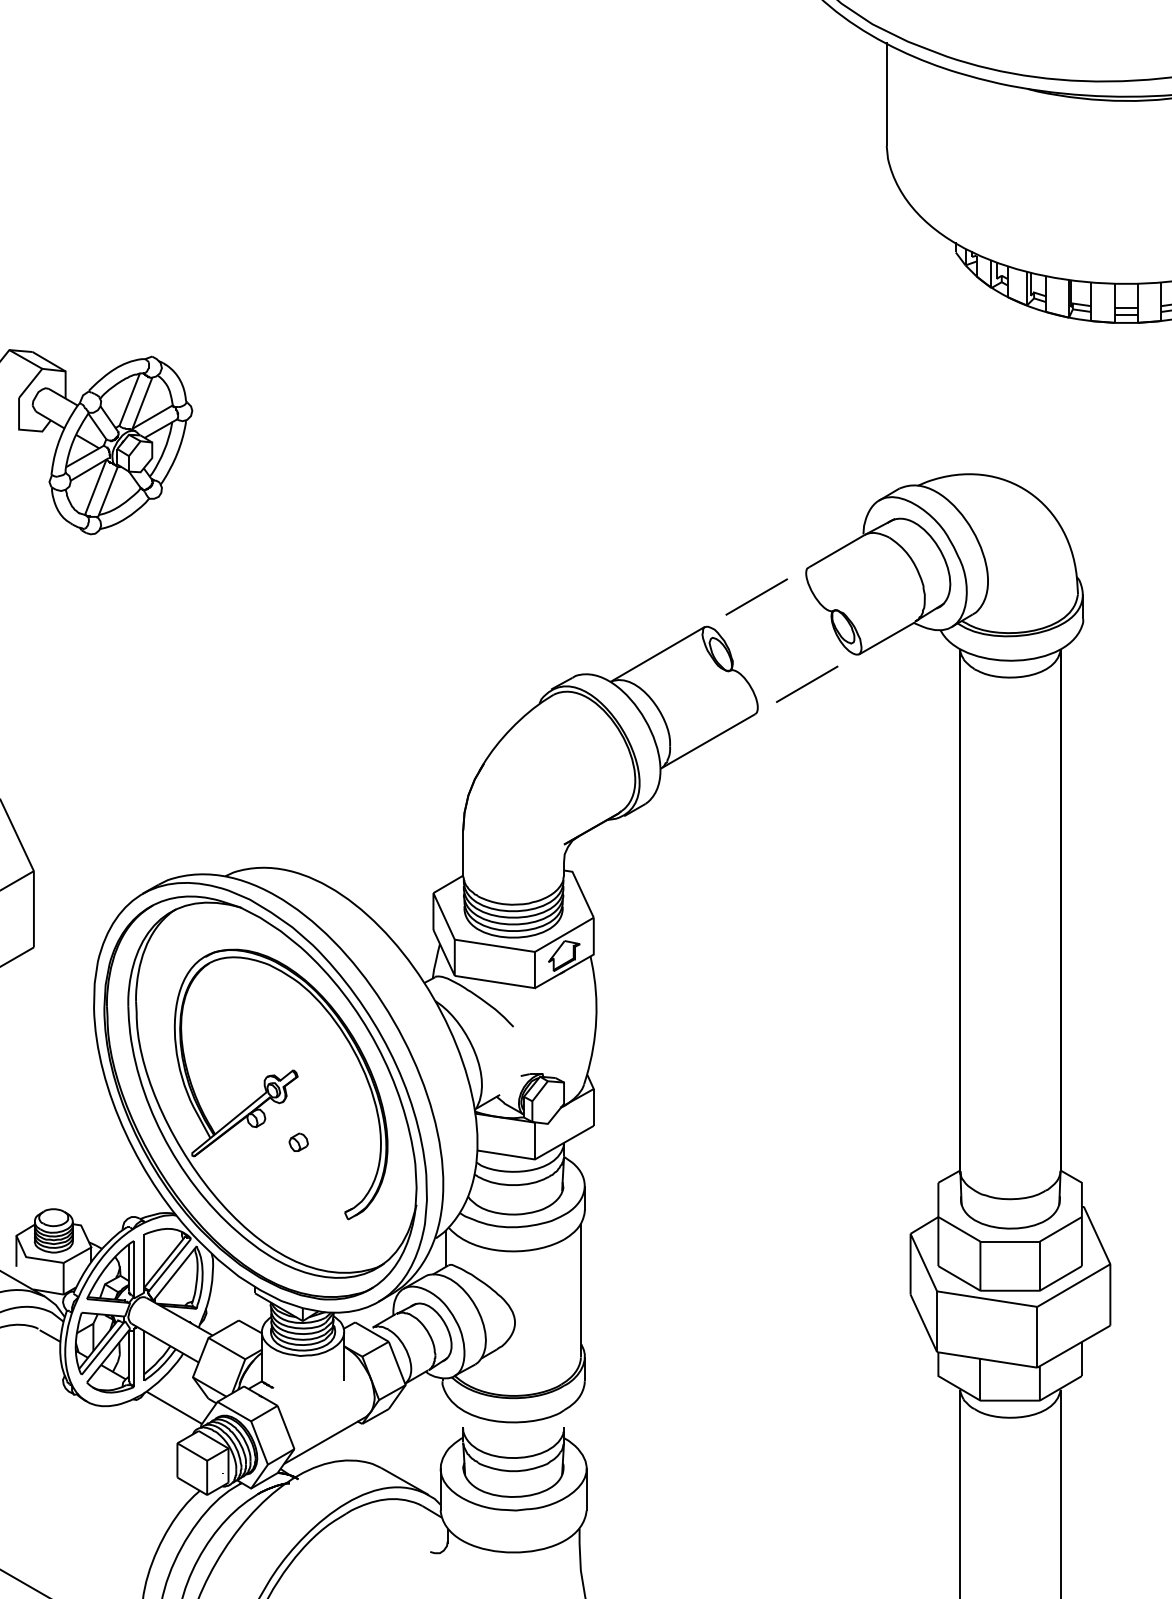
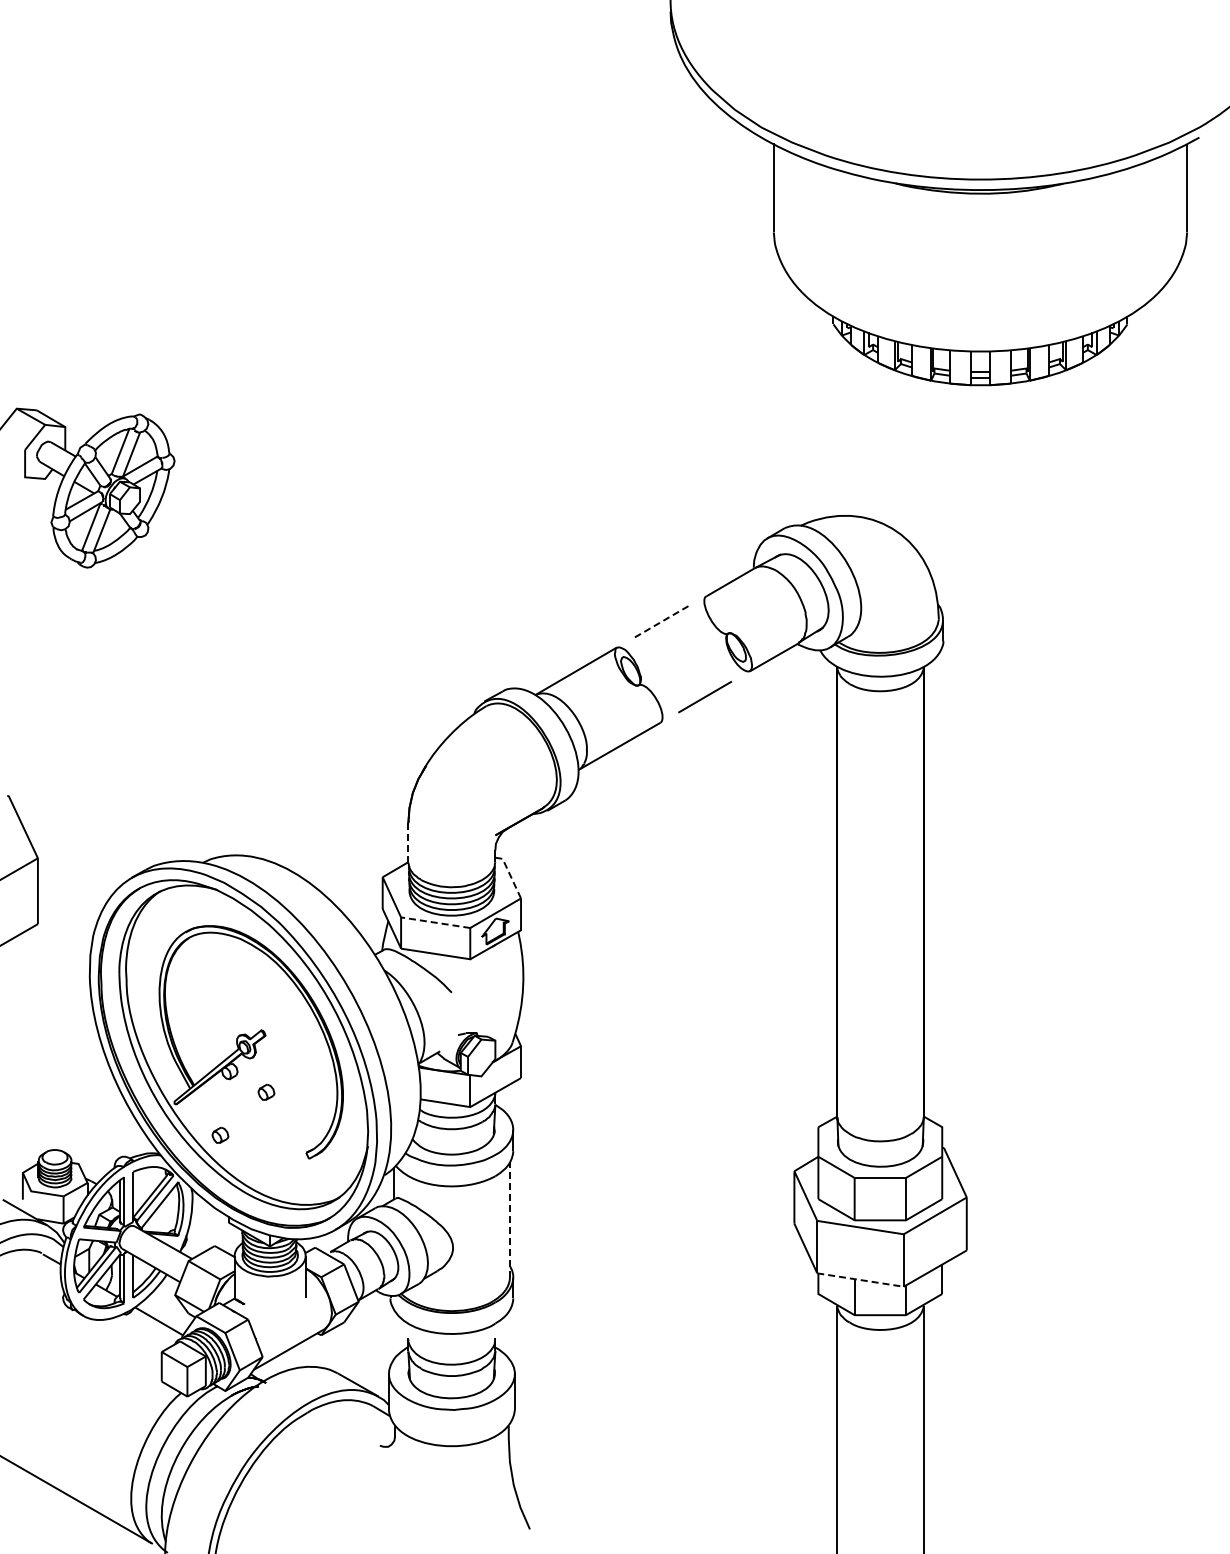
line: (756, 597) -> (661, 622), solid -> dashed
line: (463, 852) -> (408, 842), solid -> dashed
line: (581, 891) -> (510, 875), solid -> dashed
line: (494, 945) -> (435, 922), solid -> dashed
part: (245, 1191) -> (220, 1134), added
line: (580, 1290) -> (509, 1220), solid -> dashed
line: (987, 1360) -> (860, 1280), solid -> dashed

